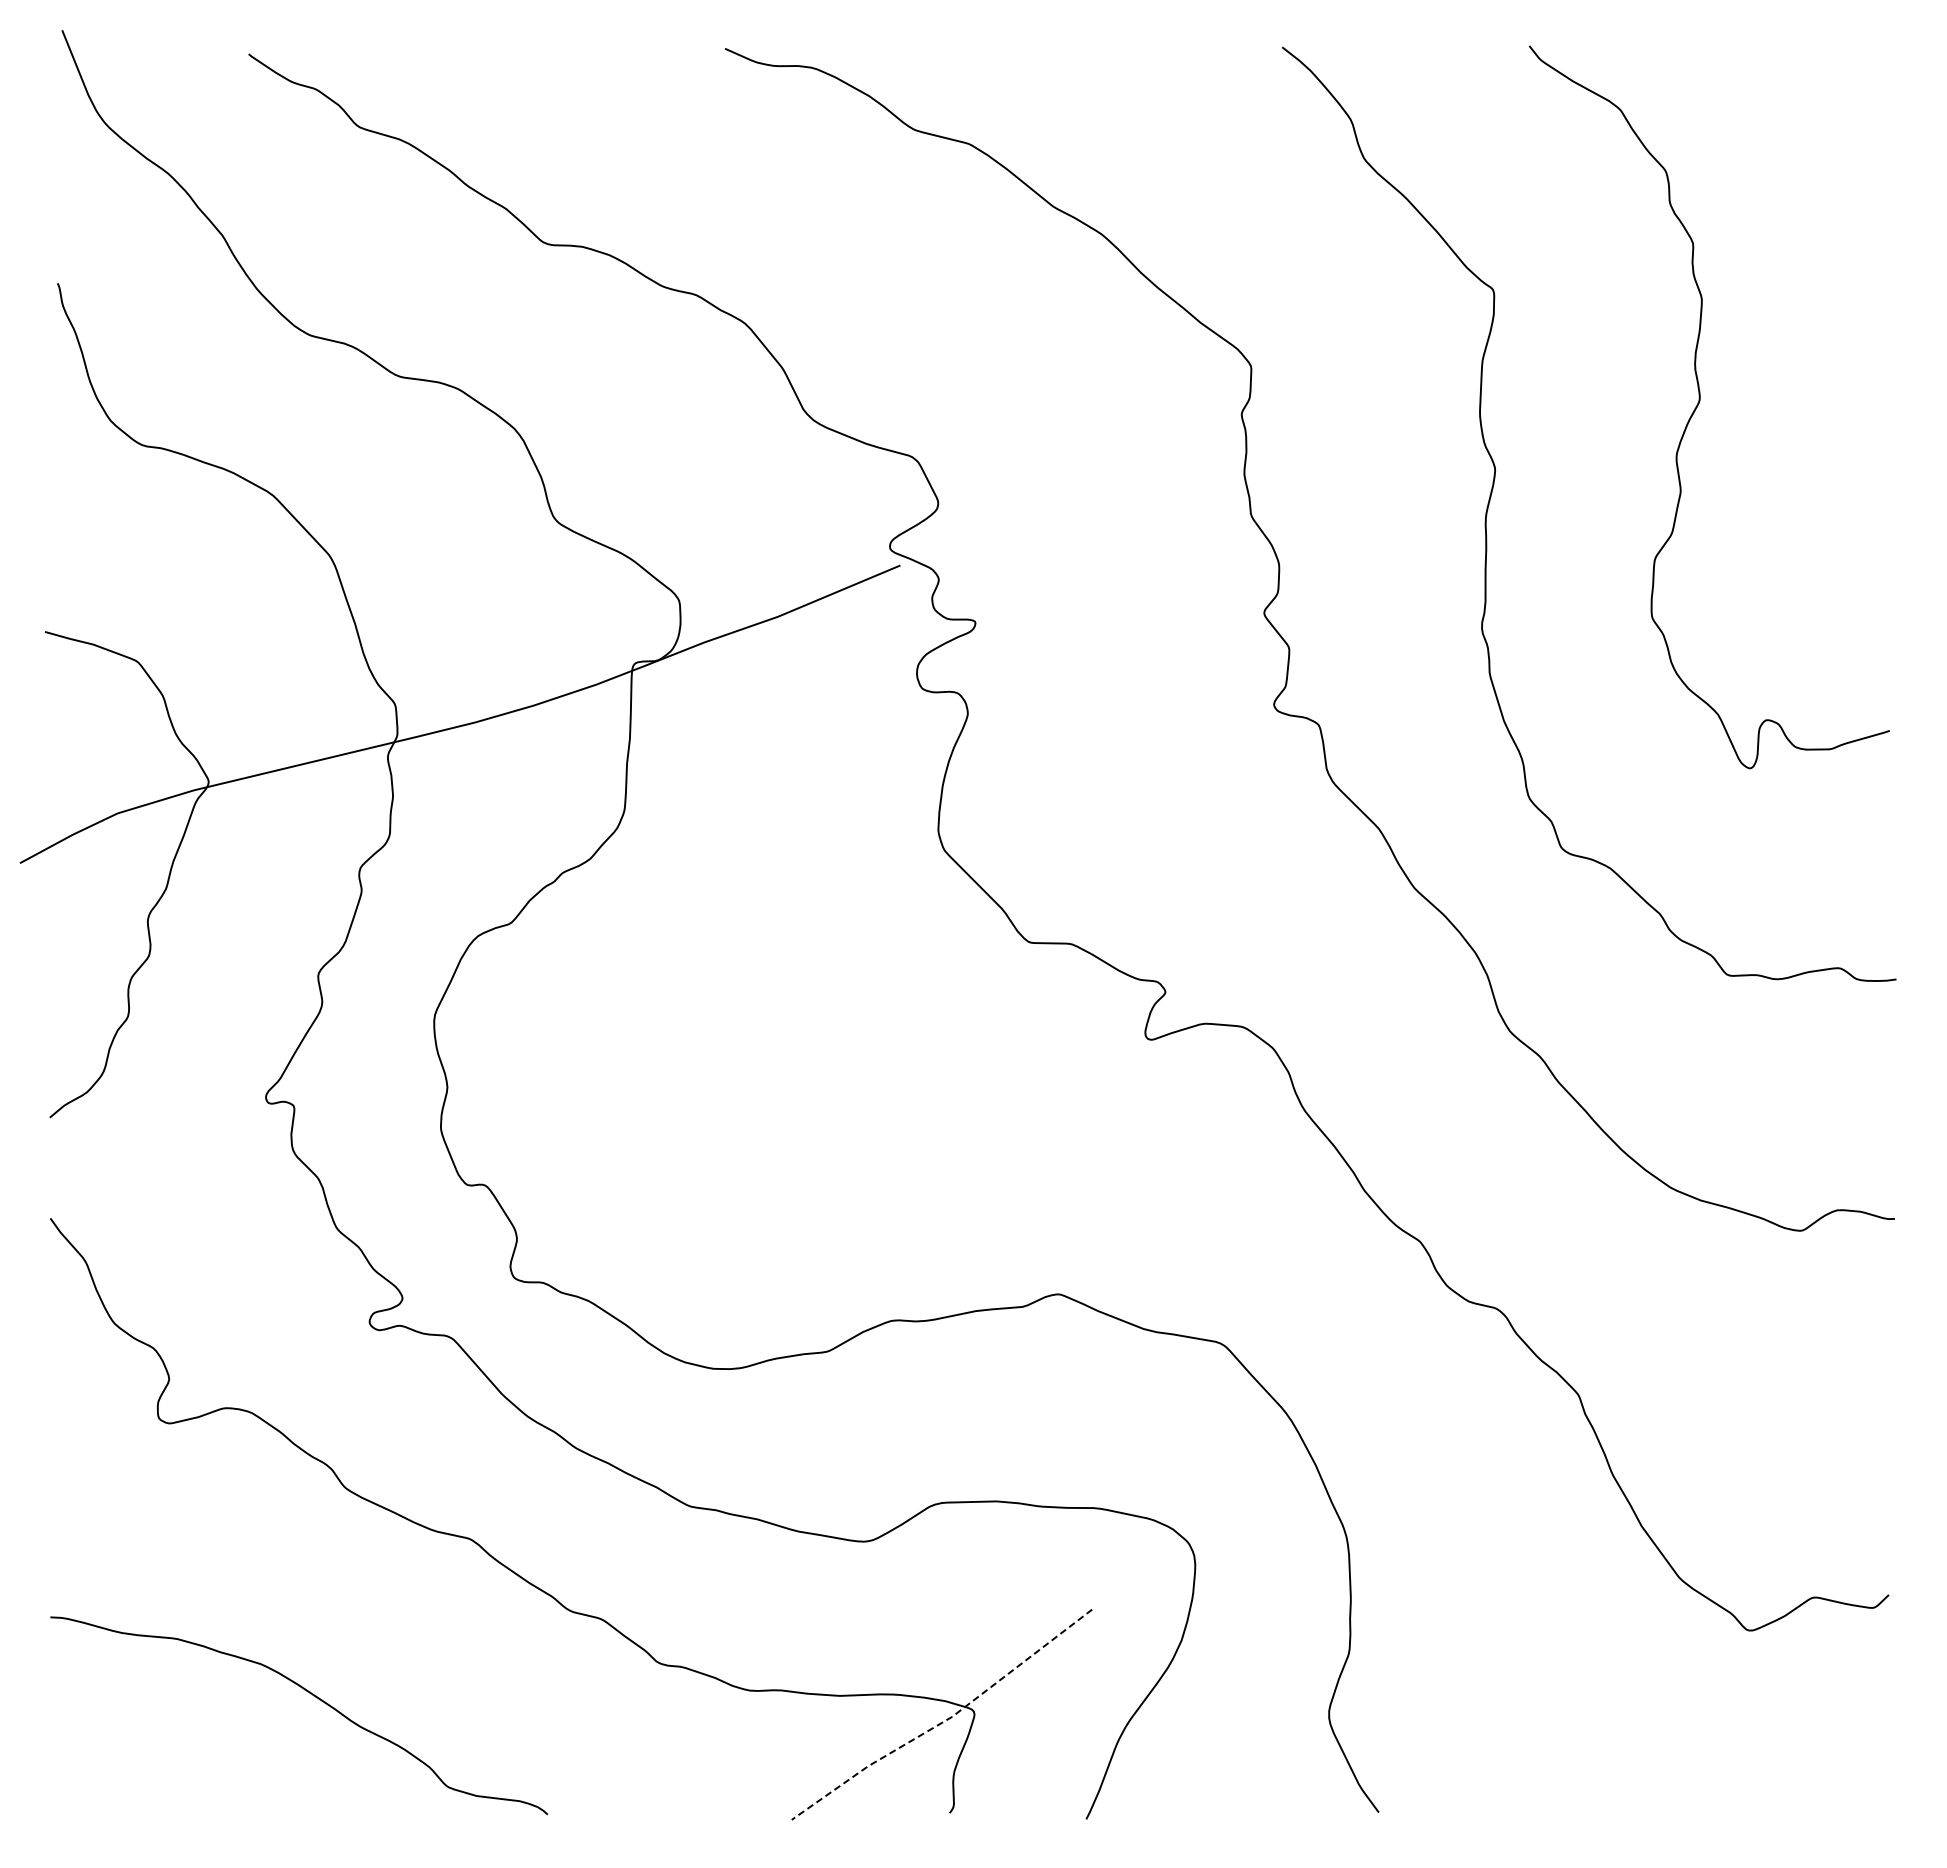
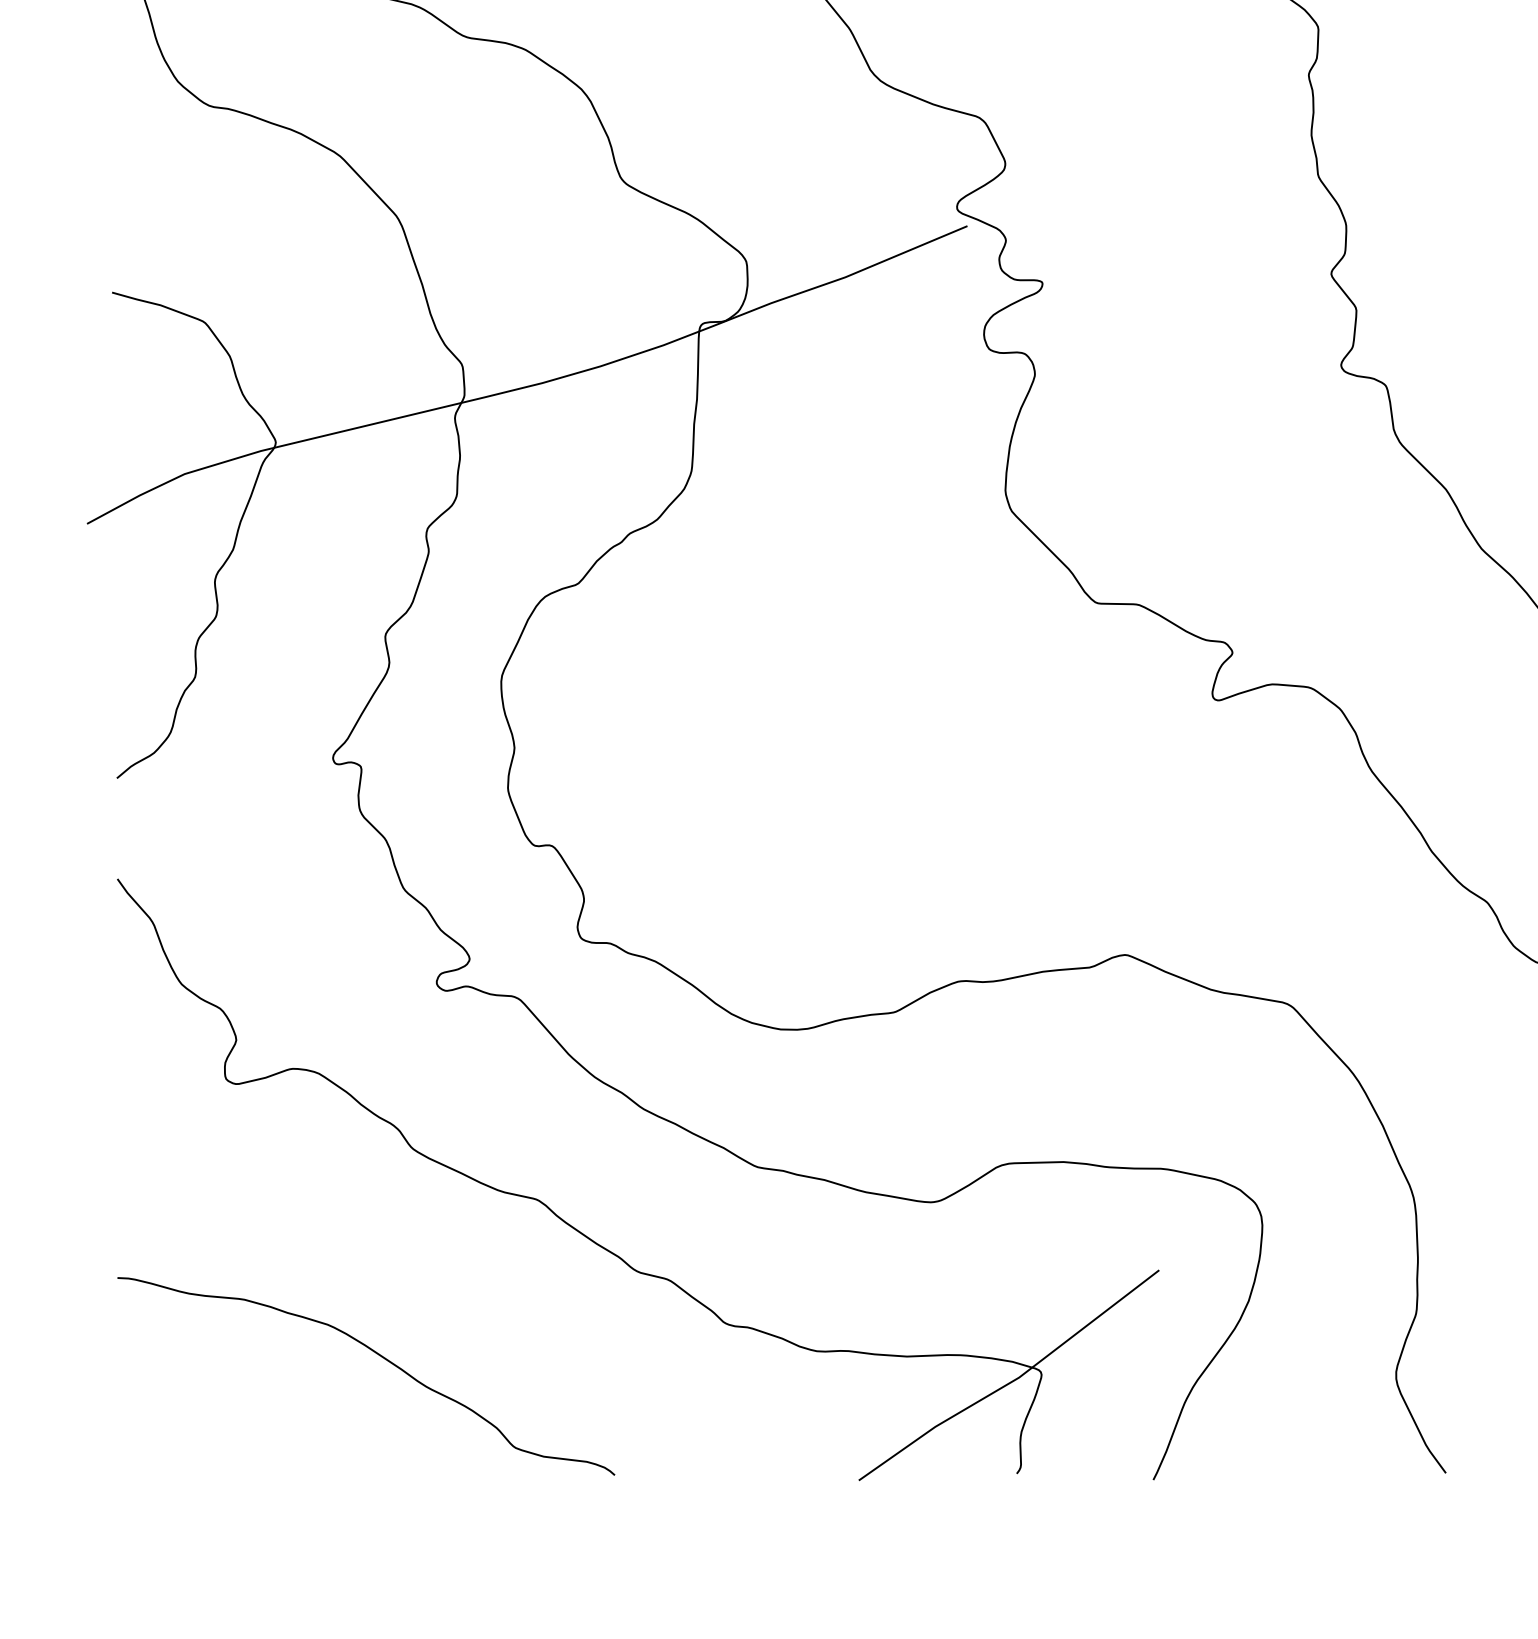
line: (945, 1720) -> (1012, 1381), dashed -> solid

